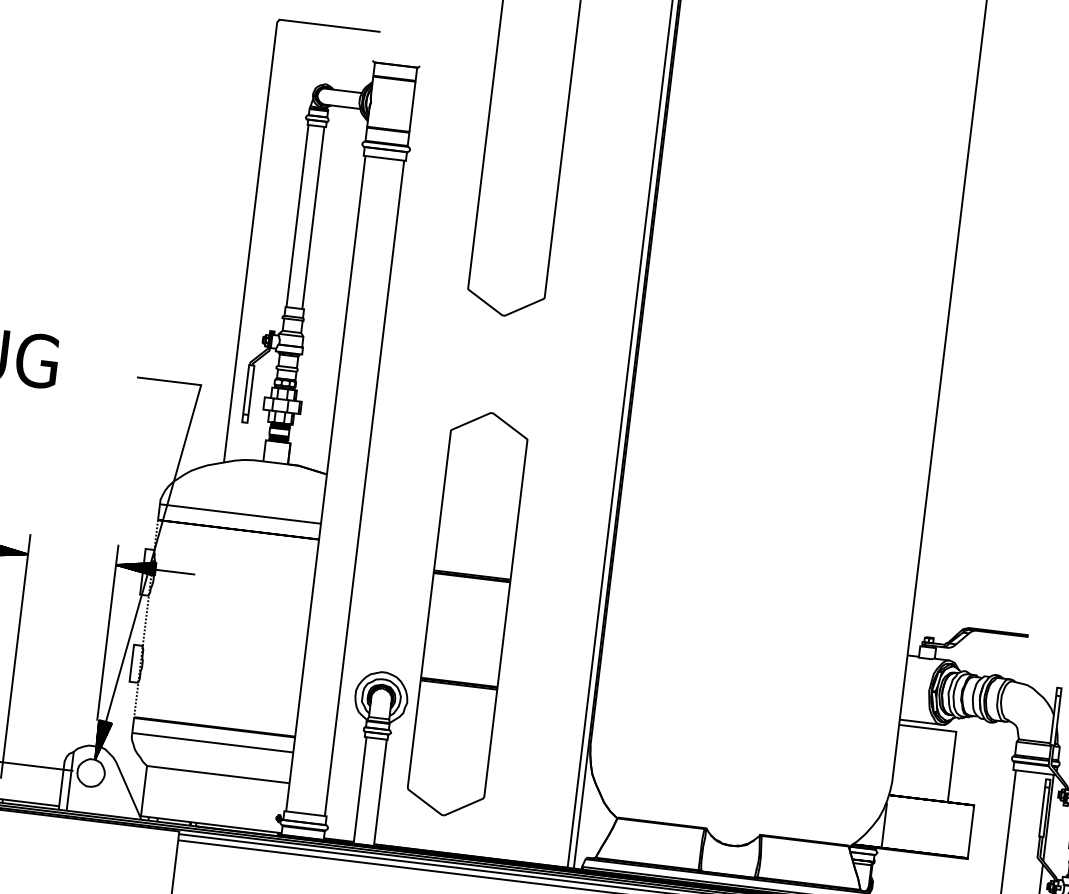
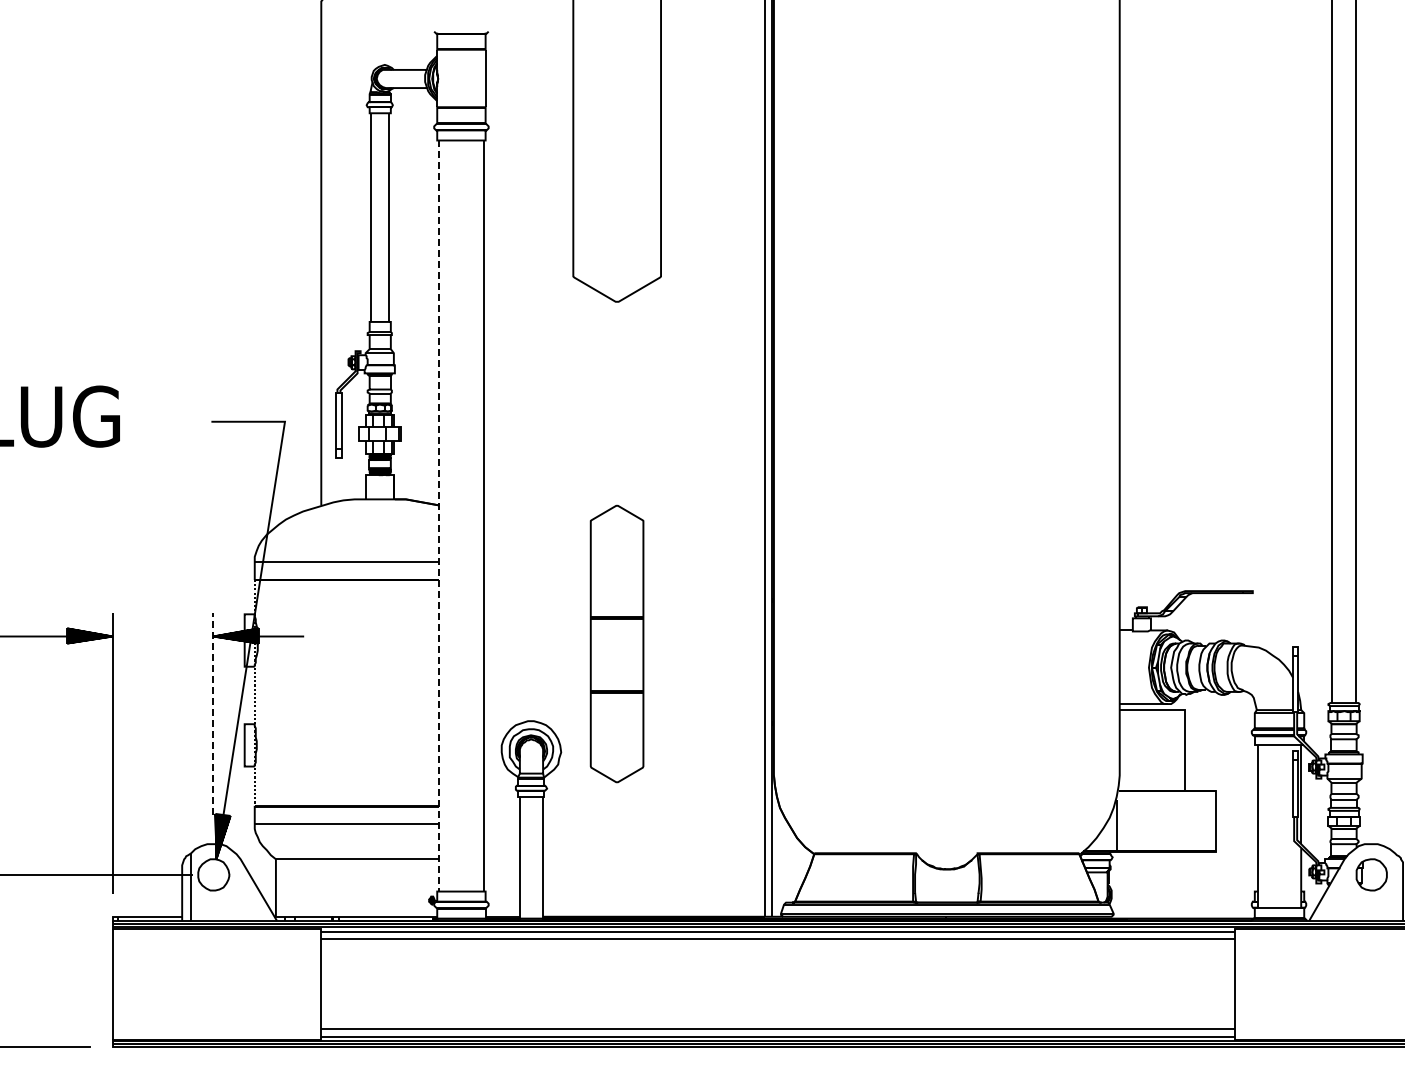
line: (325, 484) -> (439, 516), solid -> dashed
part: (467, 613) -> (616, 643), size x0.6
line: (107, 633) -> (213, 714), solid -> dashed

